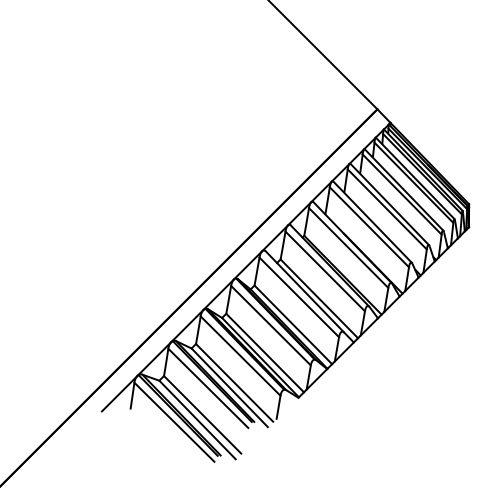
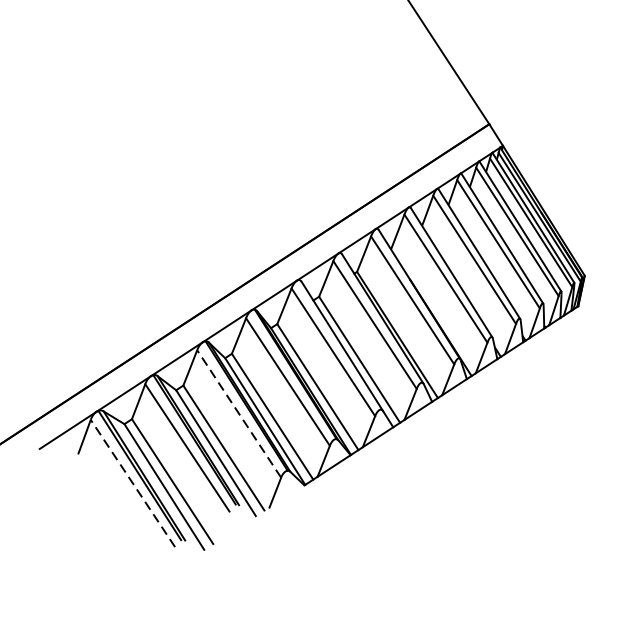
line: (240, 355) -> (239, 413), solid -> dashed
line: (174, 421) -> (133, 482), solid -> dashed

